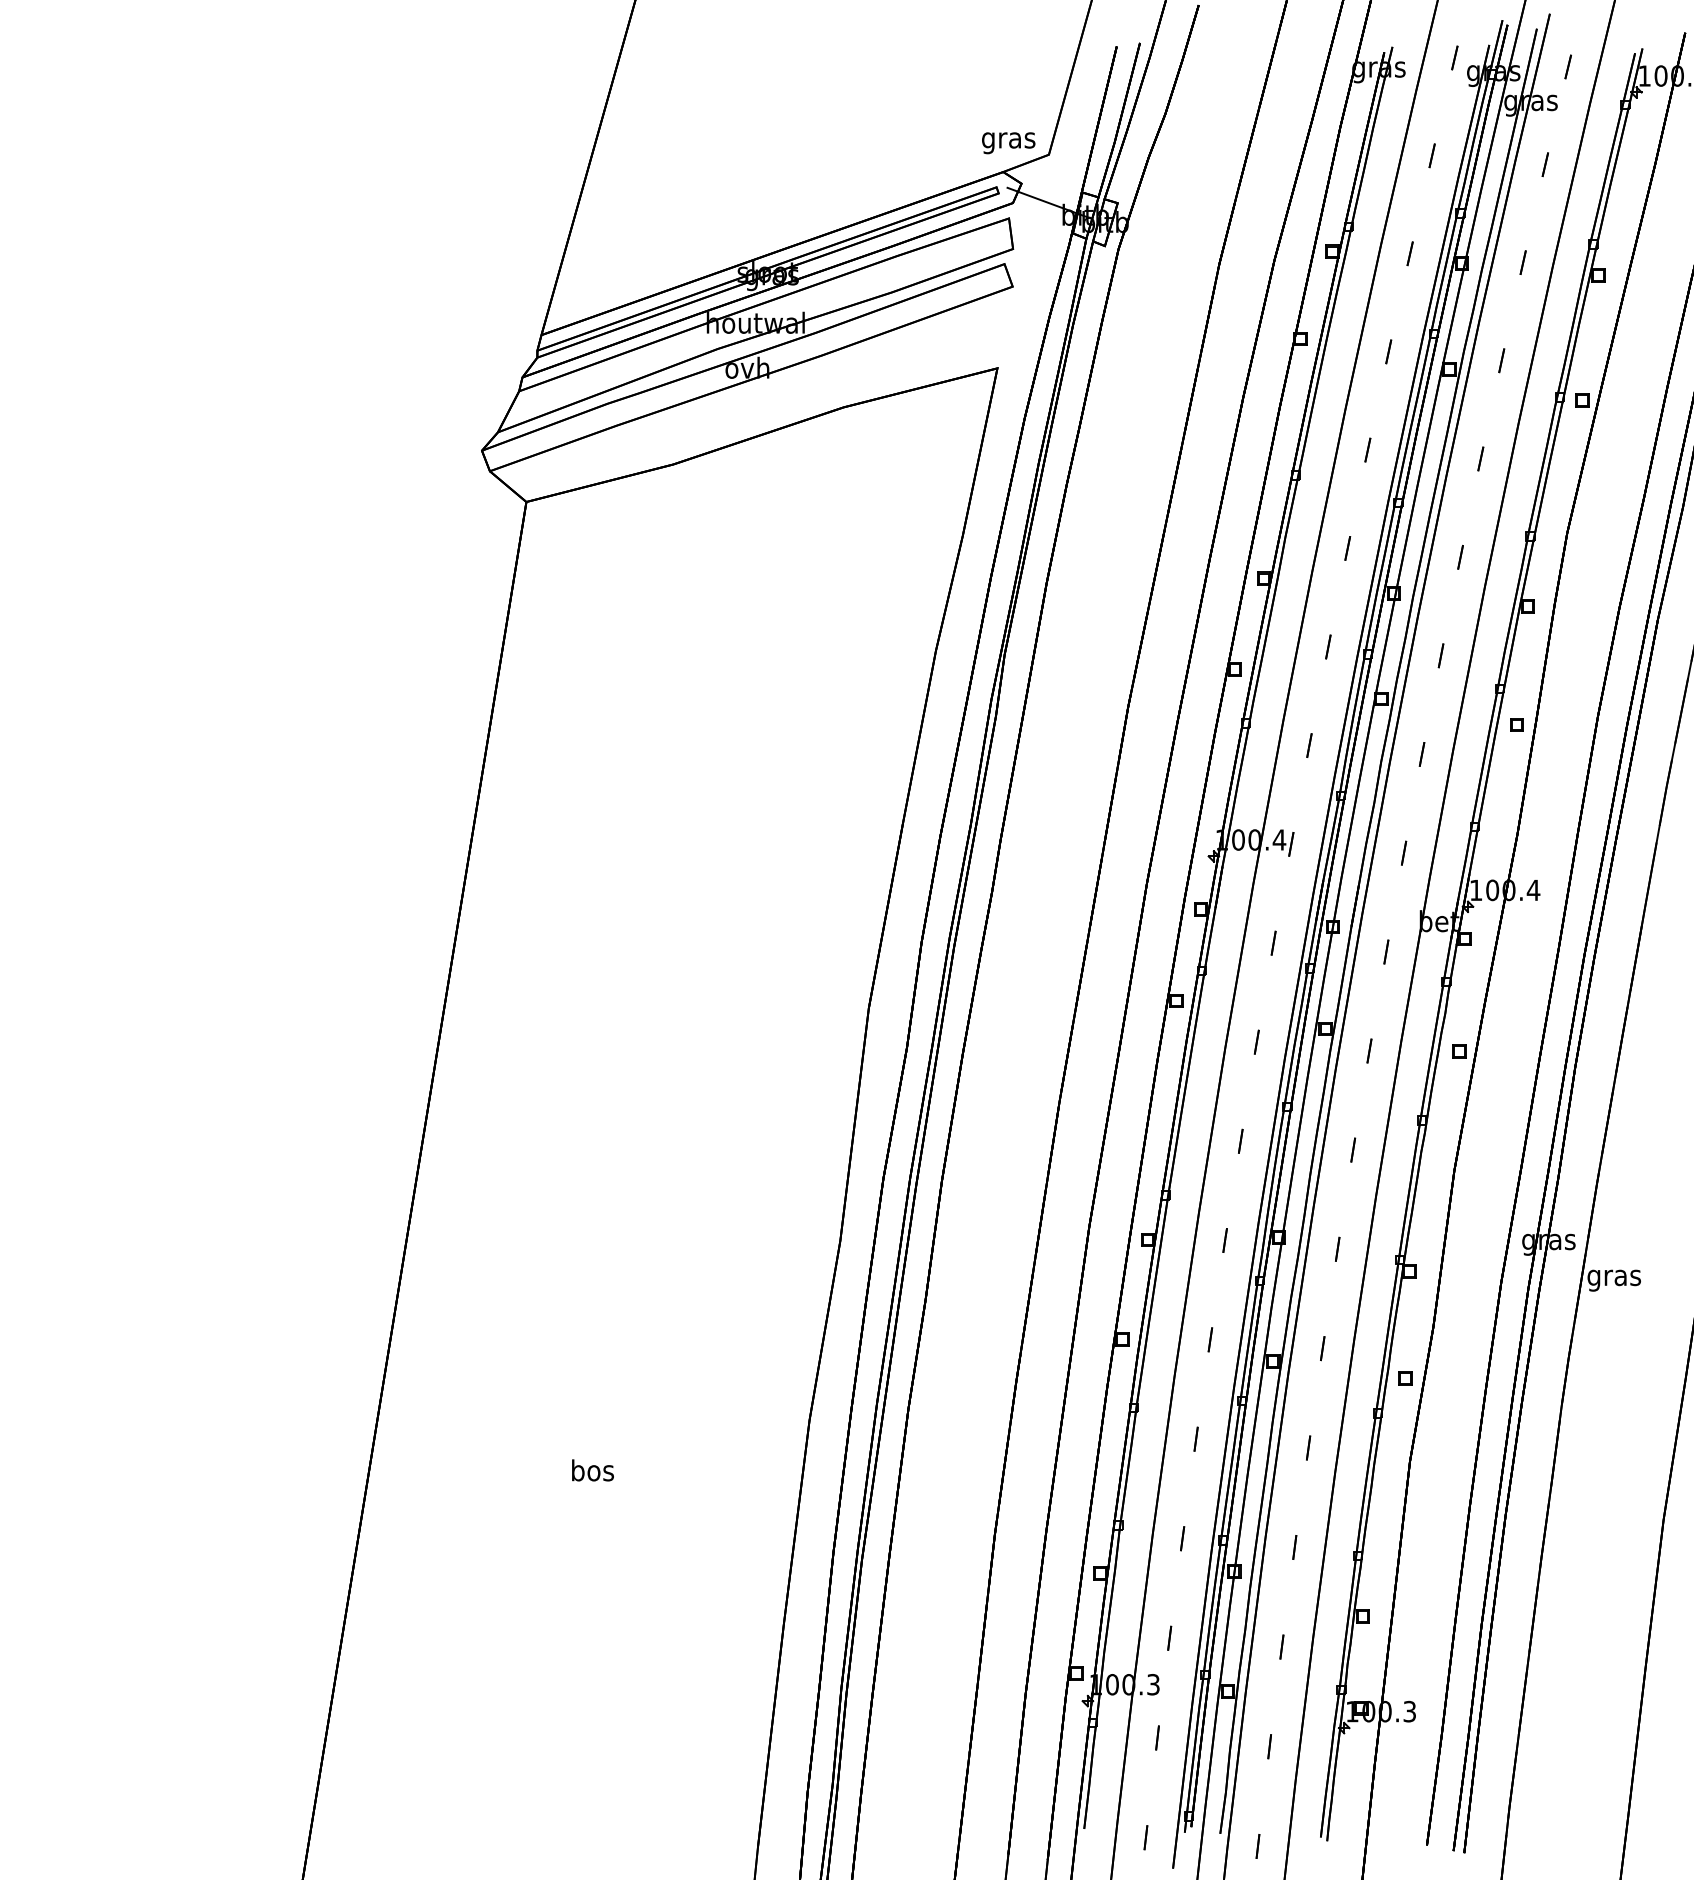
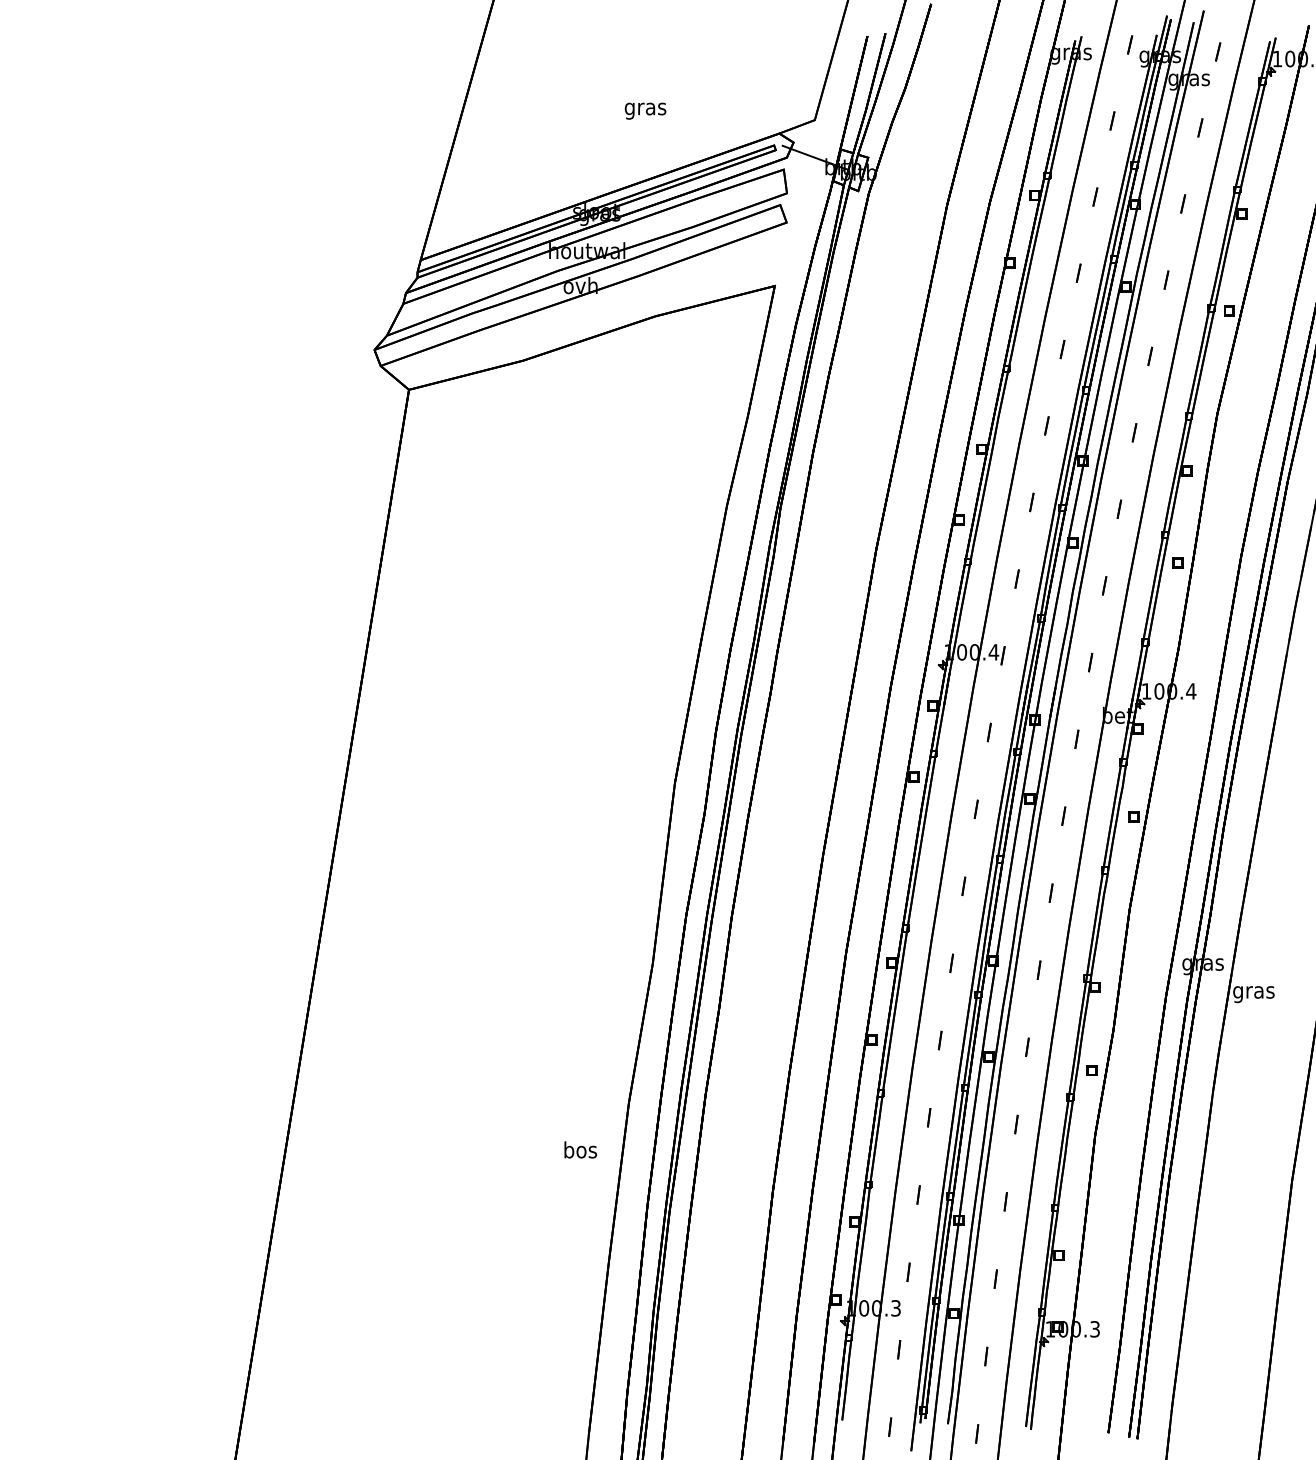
text: (1008, 142) -> (645, 110), moved
text: (592, 1469) -> (580, 1149), moved

